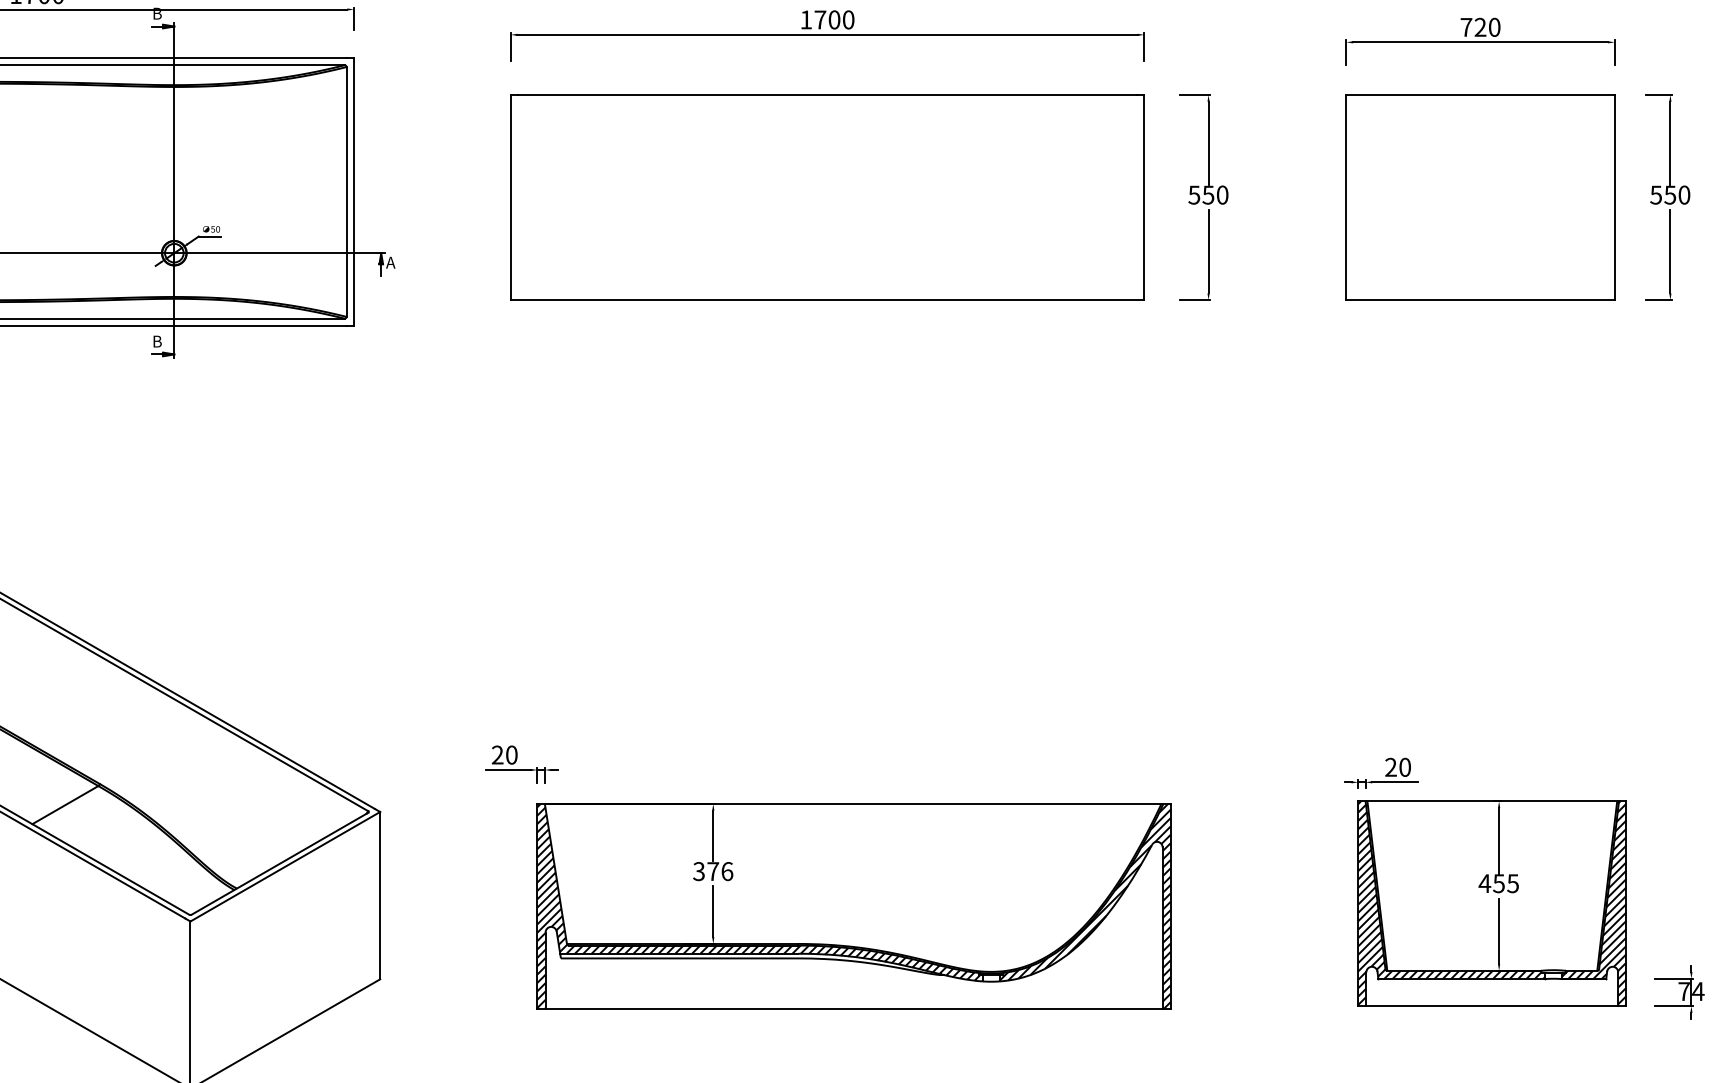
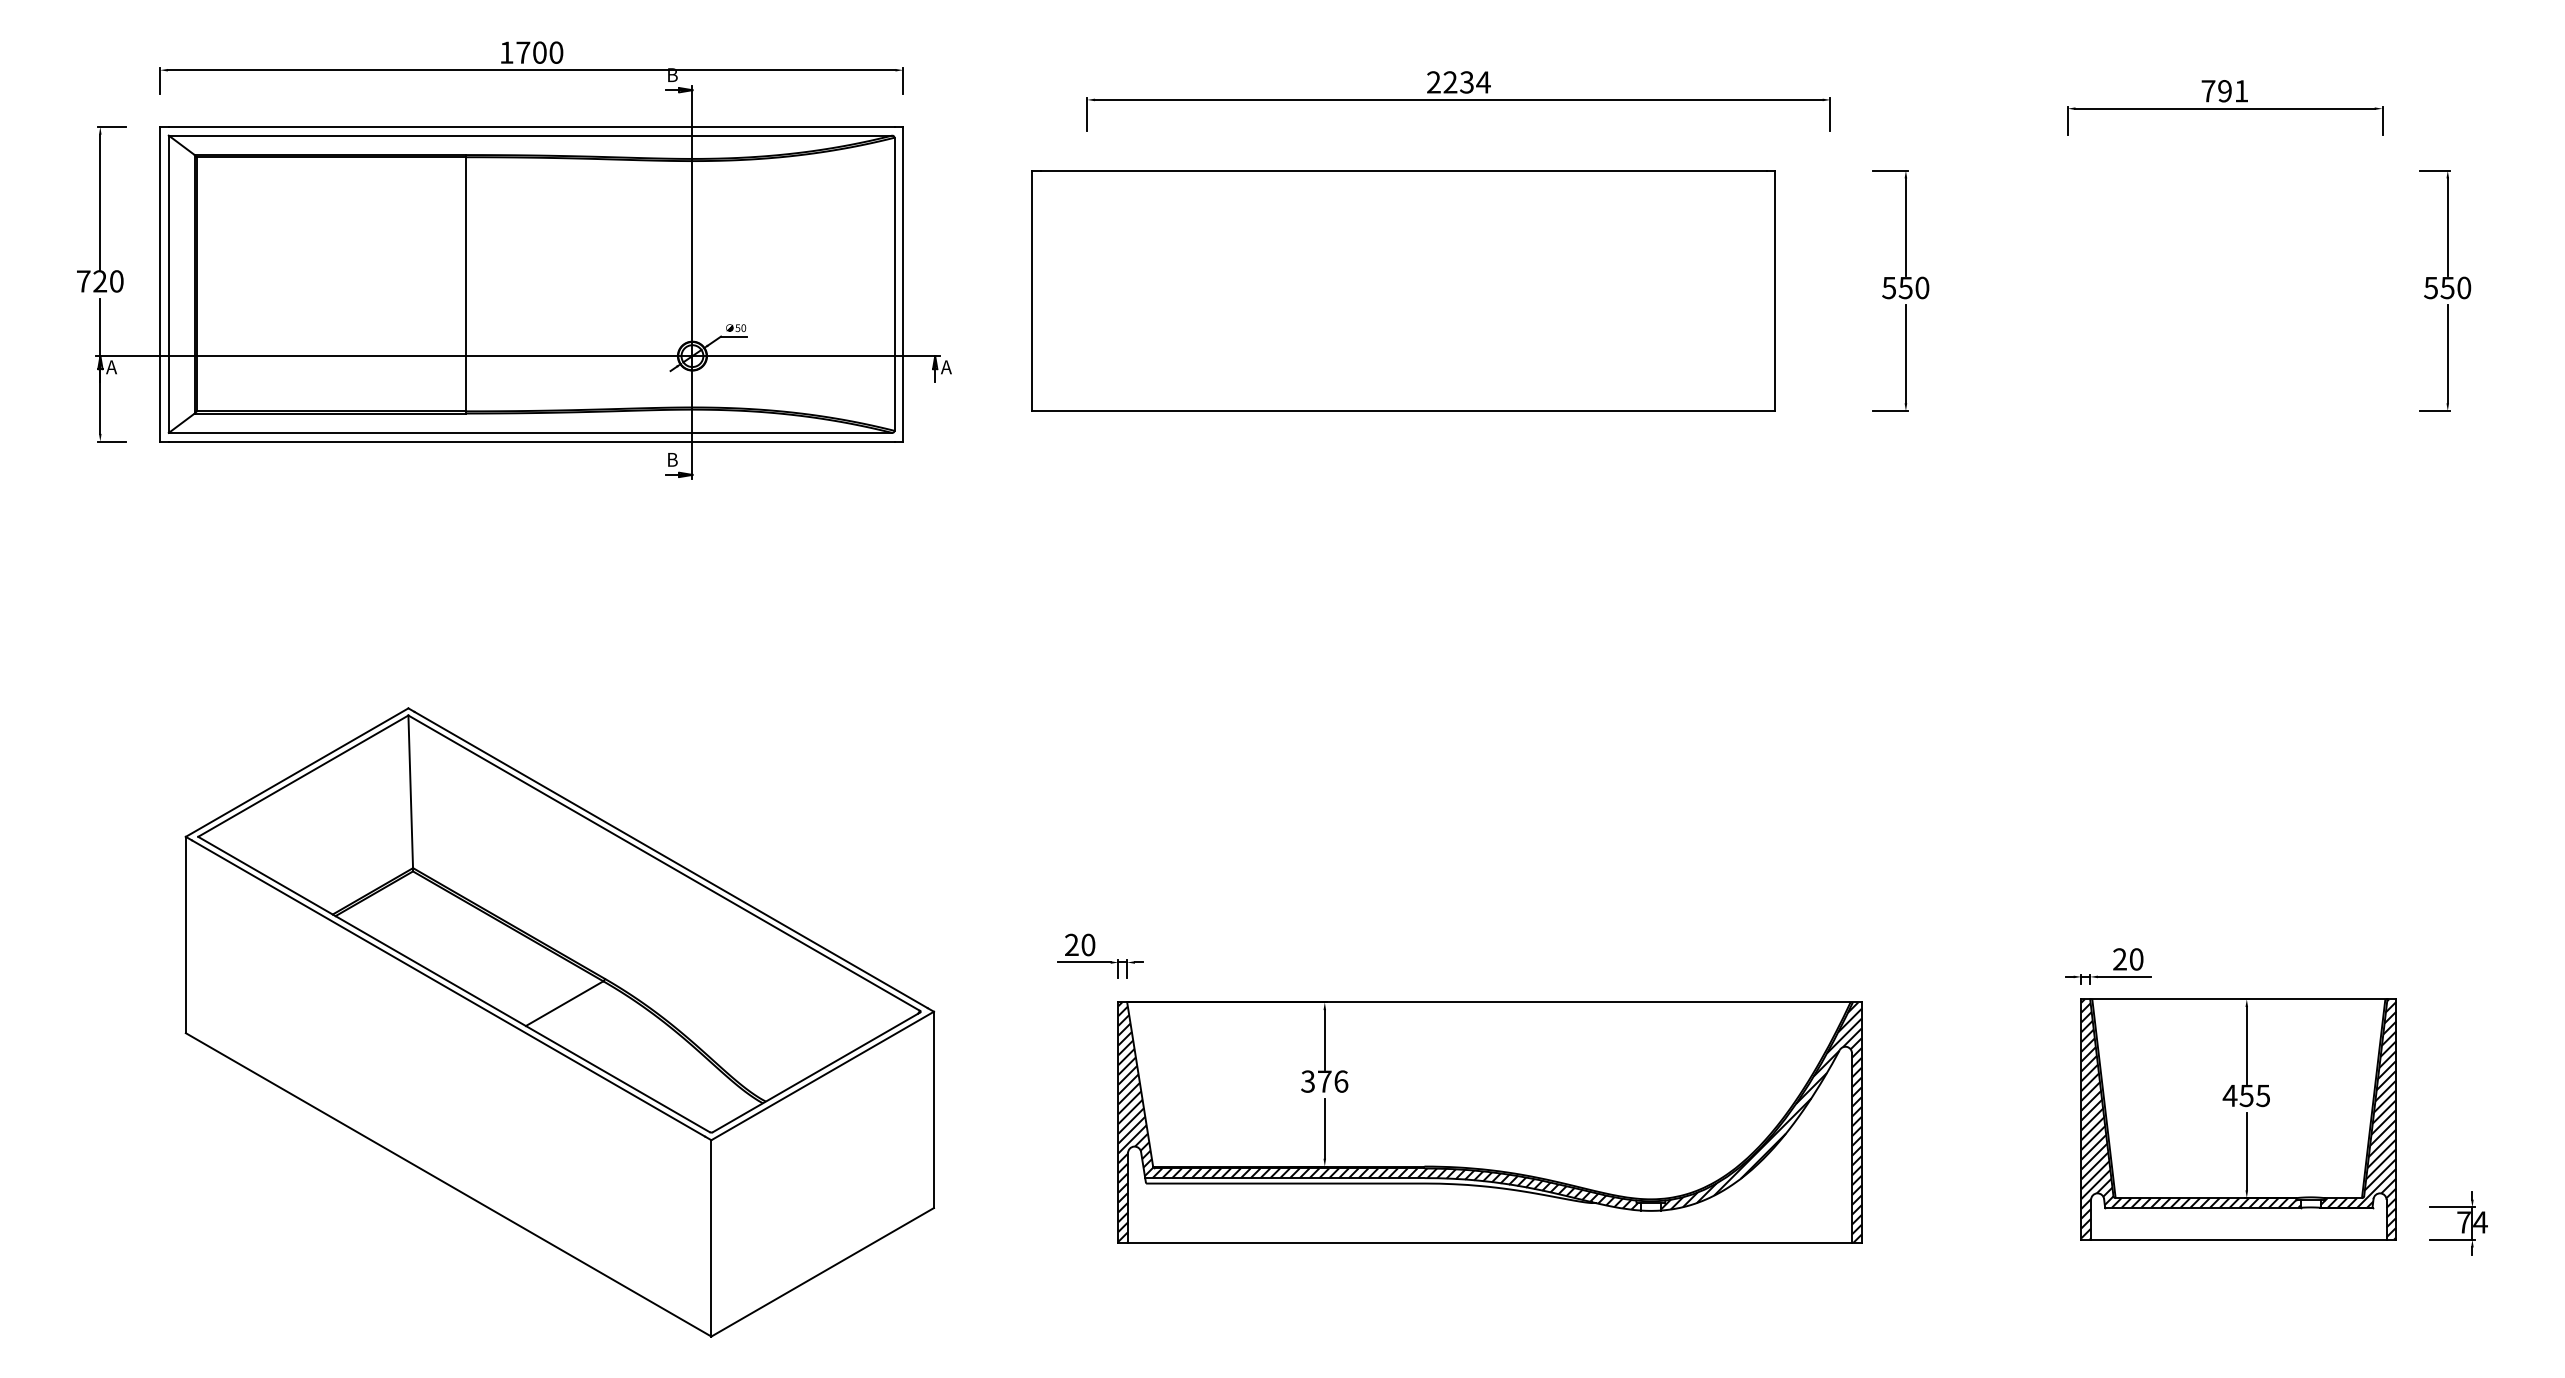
text: (827, 19) -> (1458, 82), 1700 -> 2234
text: (1487, 27) -> (2233, 91), 720 -> 791
part: (827, 197) -> (1403, 290), moved
part: (1480, 197) -> (2225, 290), removed

